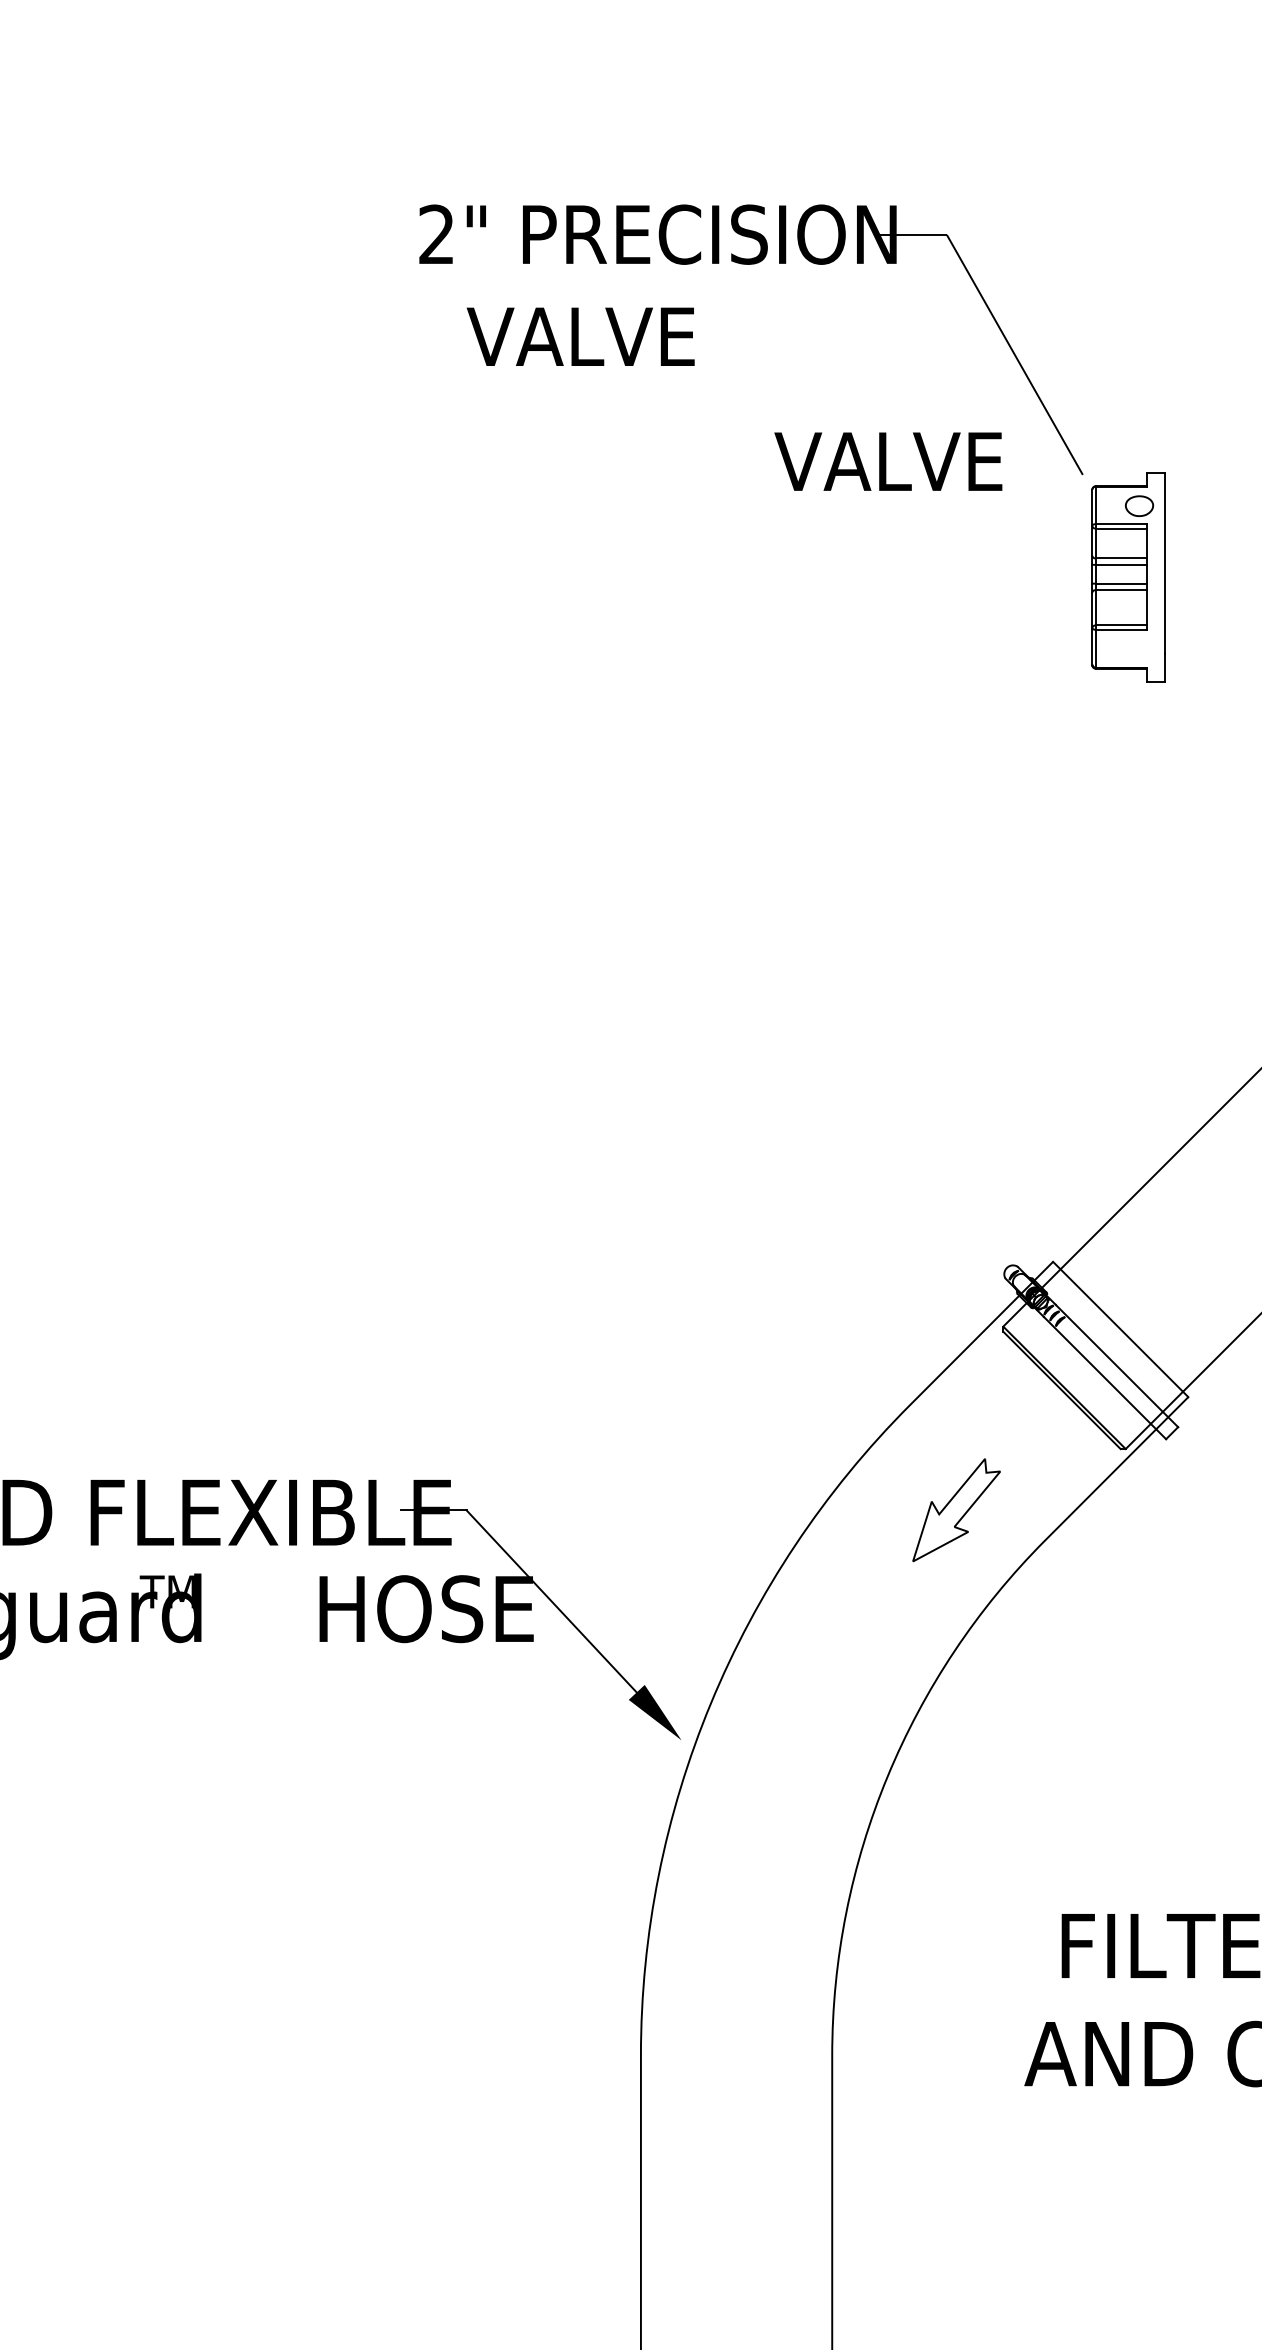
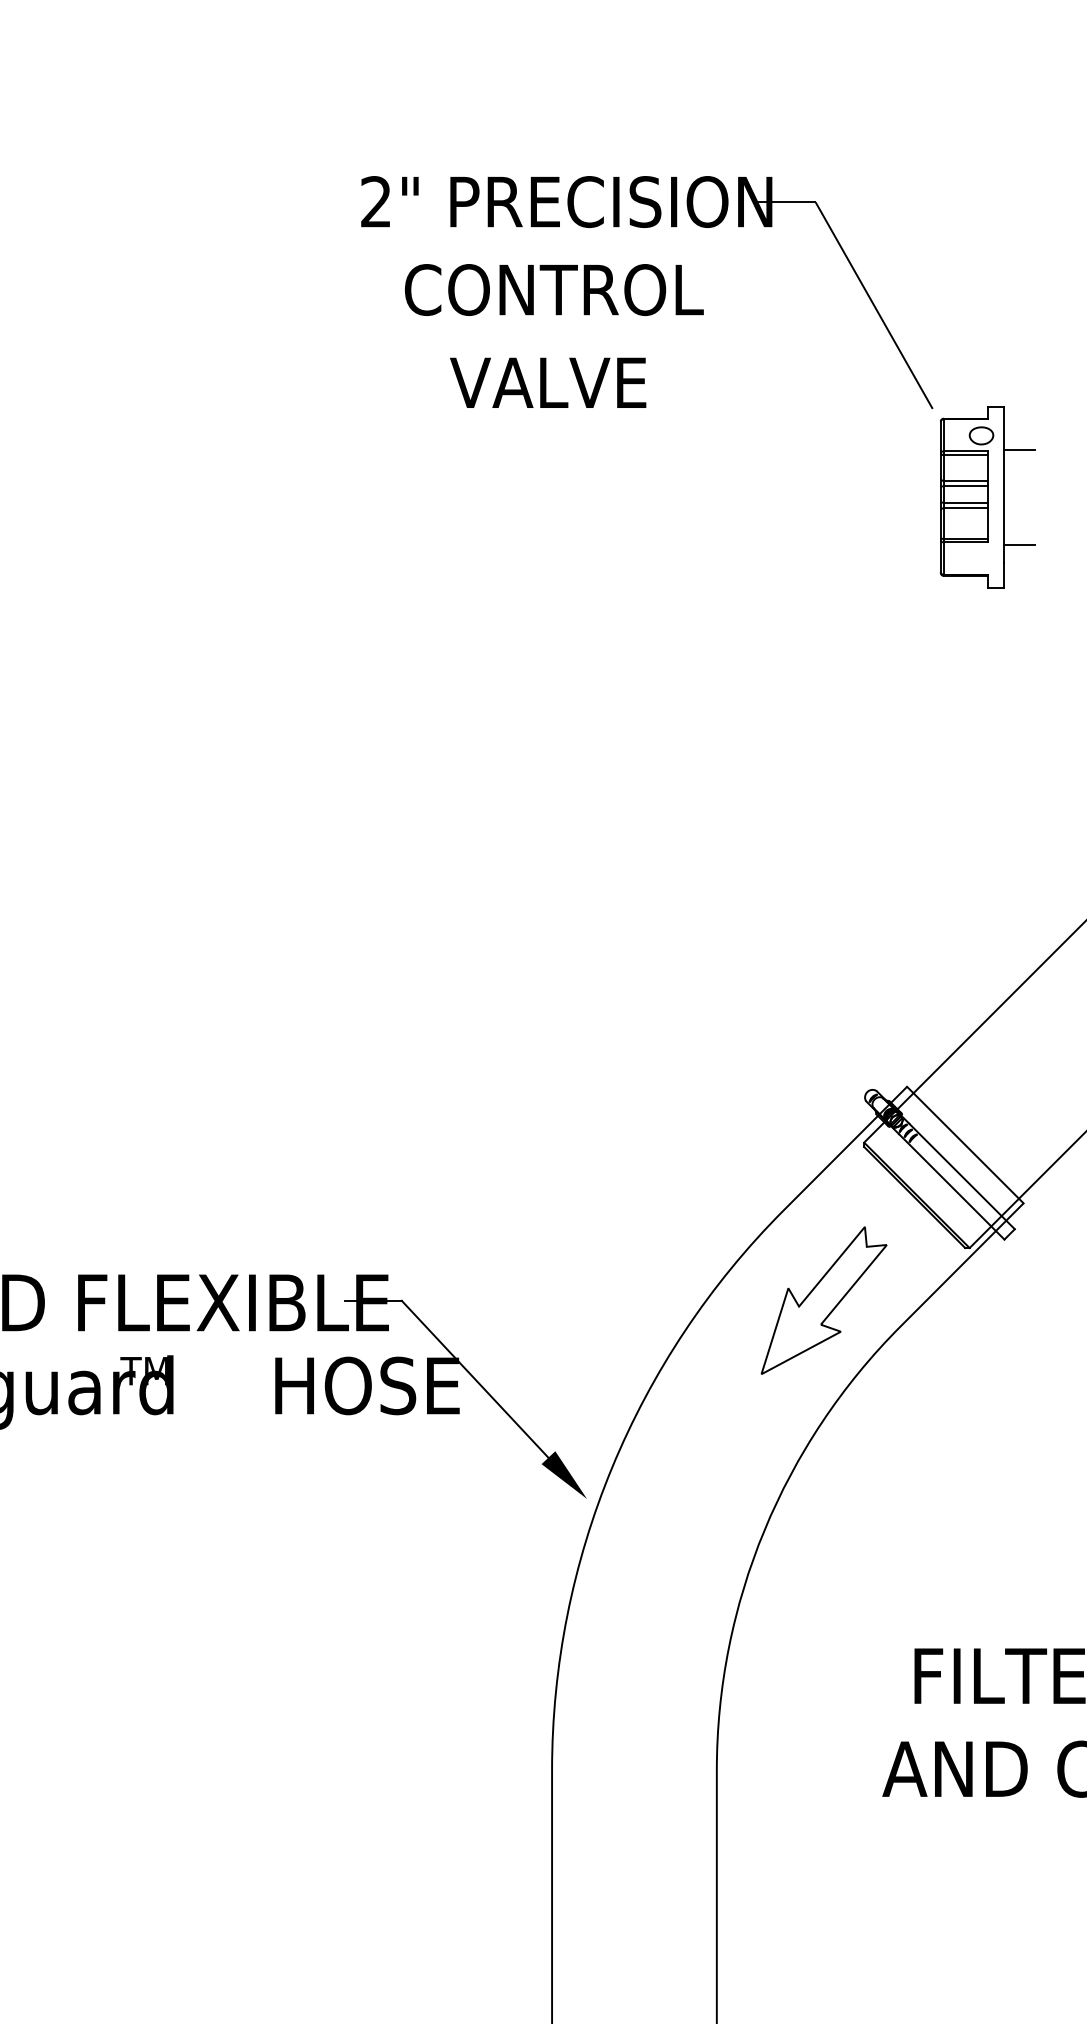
text: (641, 336) -> (552, 289), VALVE -> CONTROL
text: (888, 461) -> (548, 382), moved
line: (1183, 522) -> (1019, 449), added
line: (1183, 632) -> (1019, 544), added
part: (956, 1510) -> (823, 1300), size x1.67

